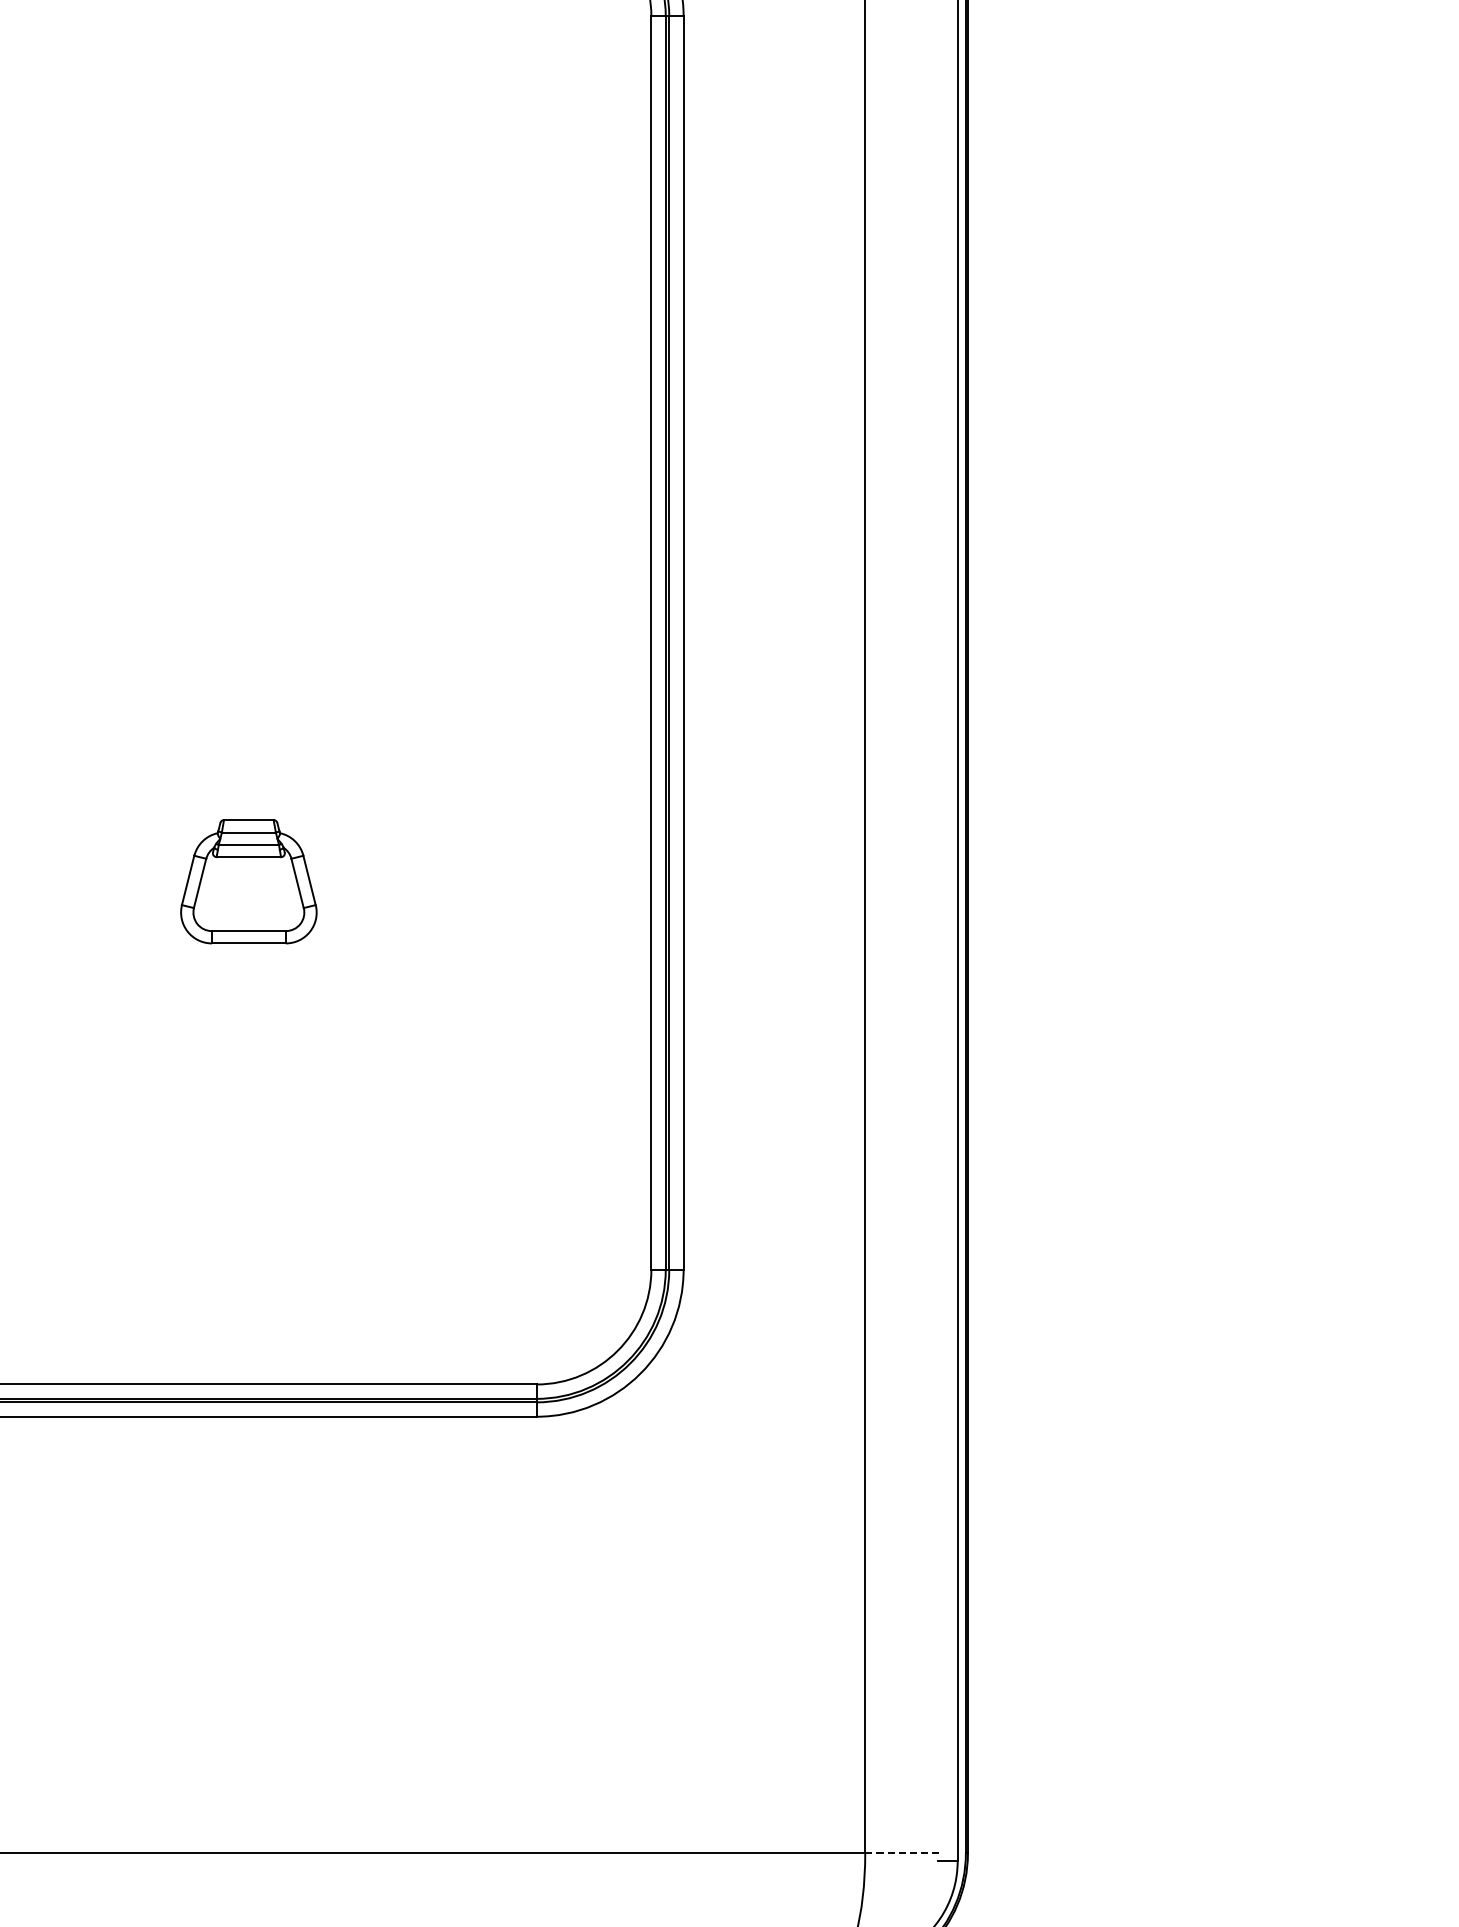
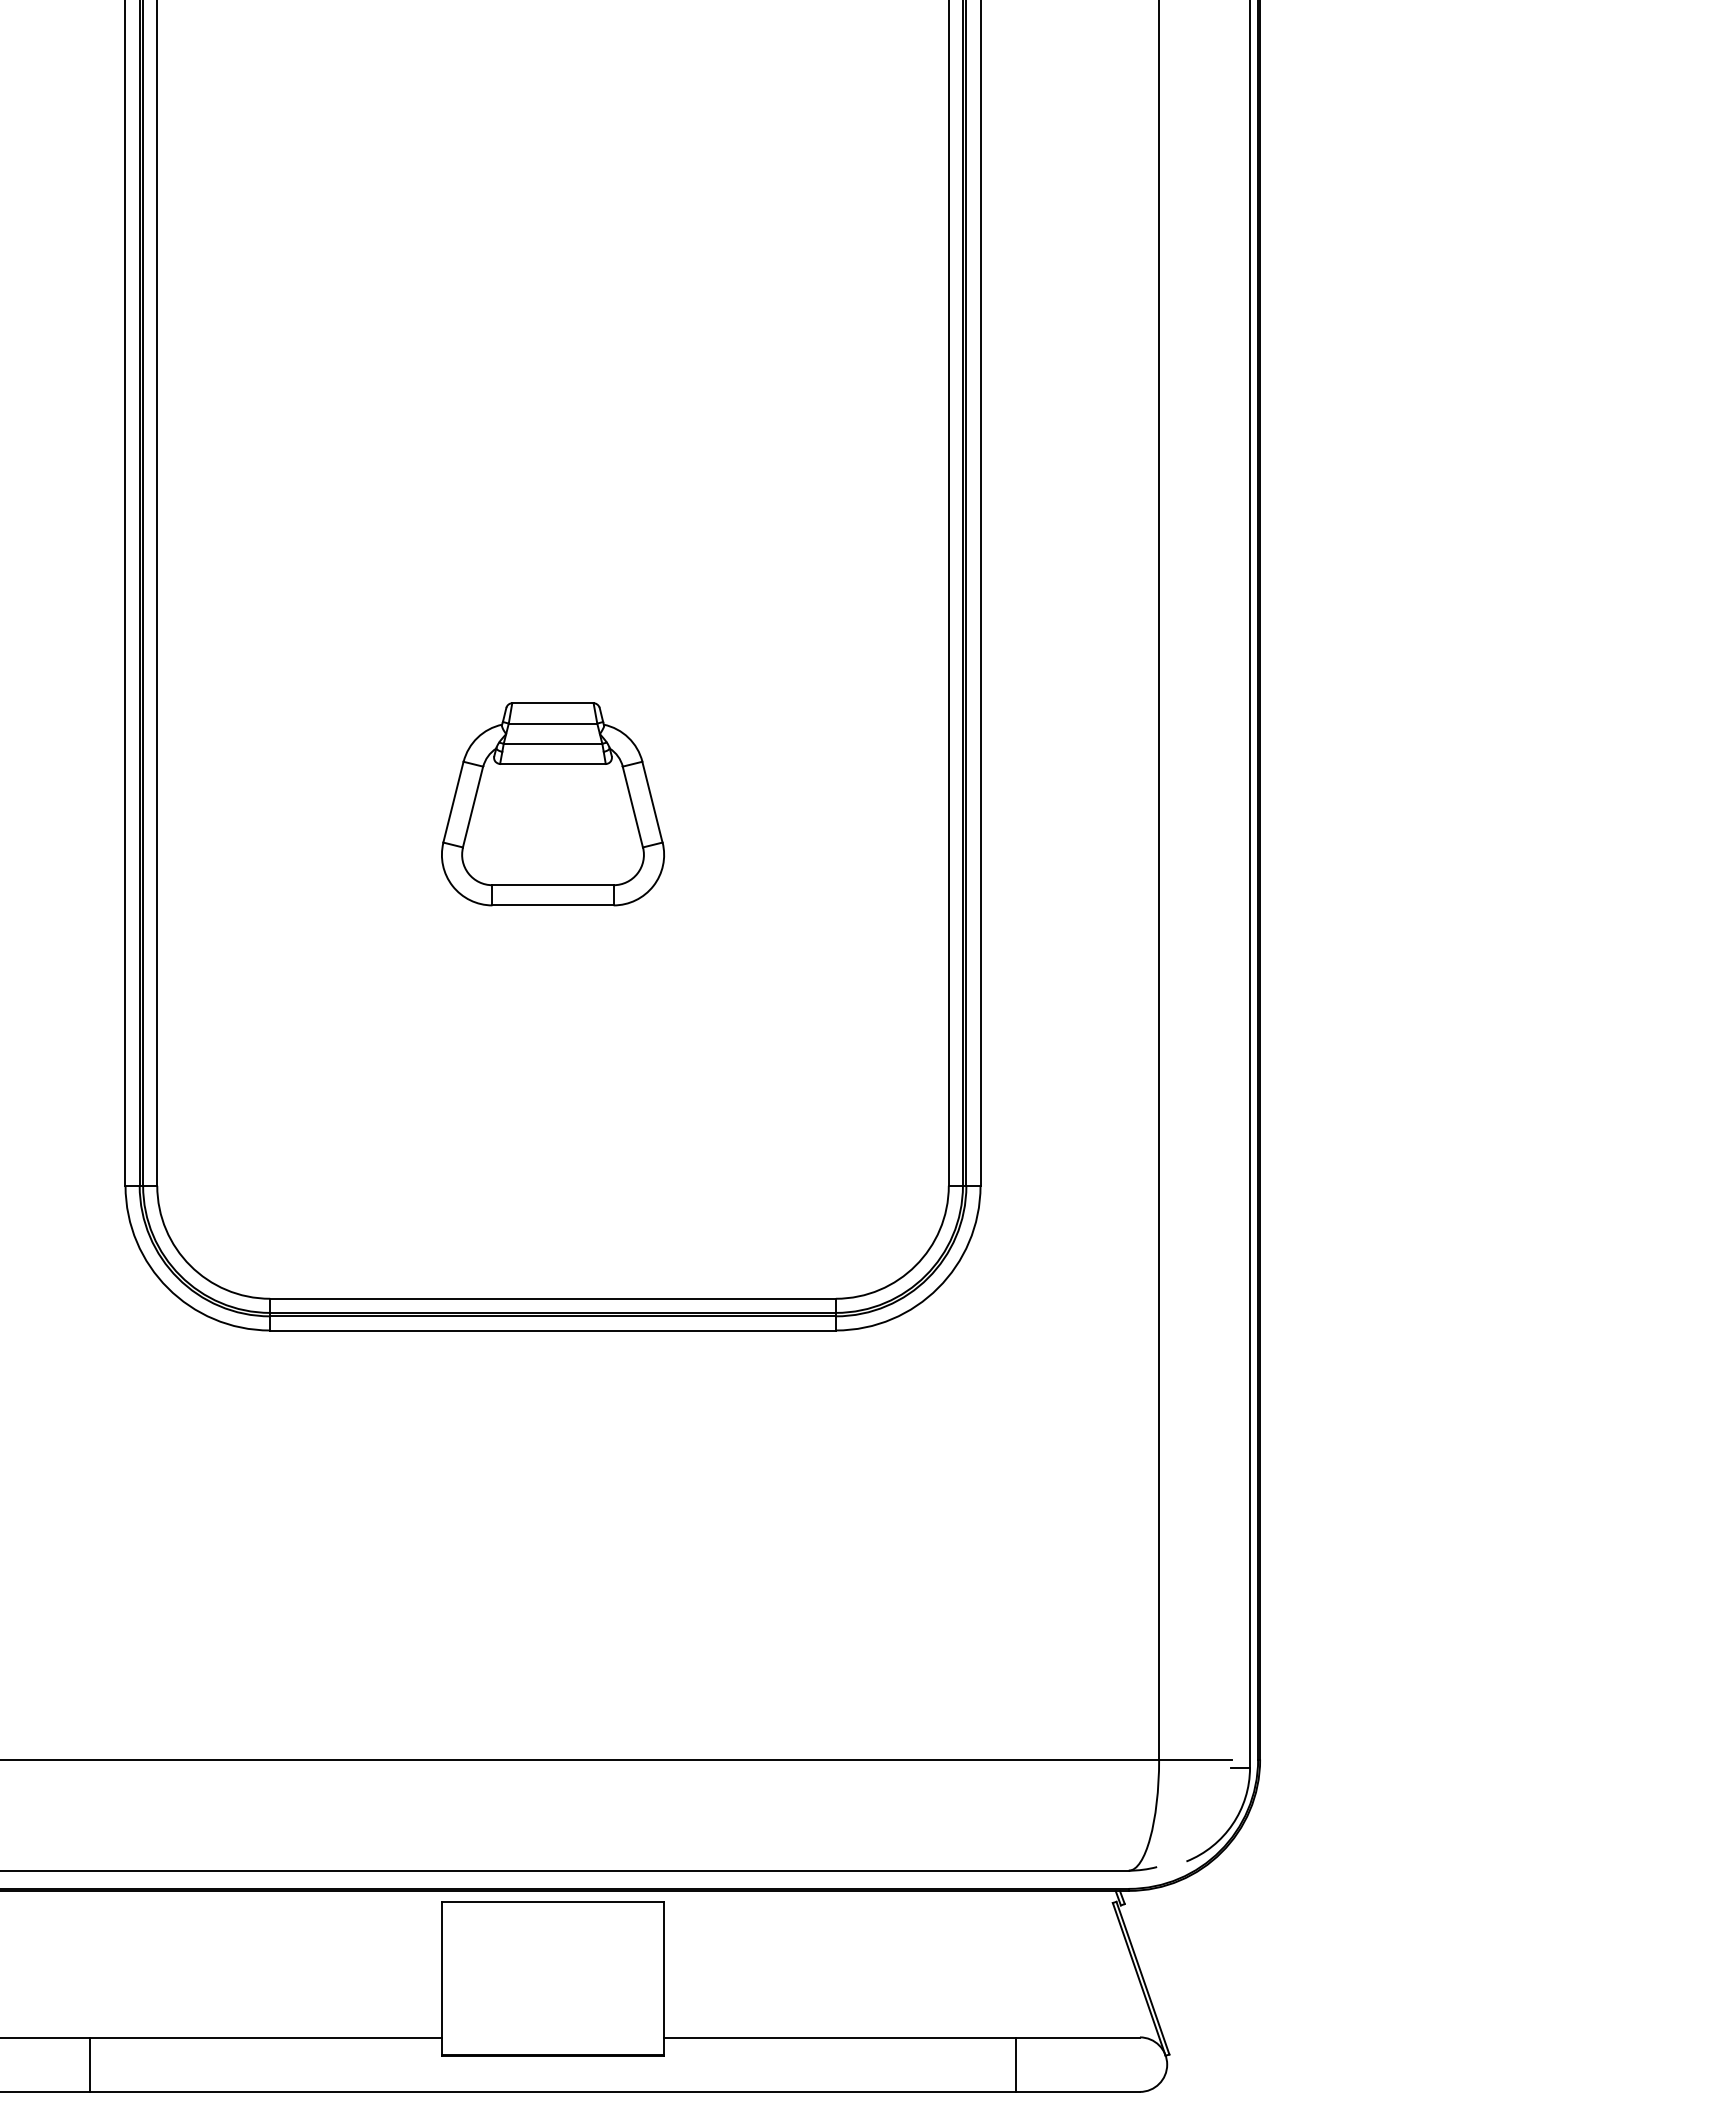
part: (248, 881) -> (552, 804), size x1.67
line: (902, 1853) -> (1195, 1759), dashed -> solid

